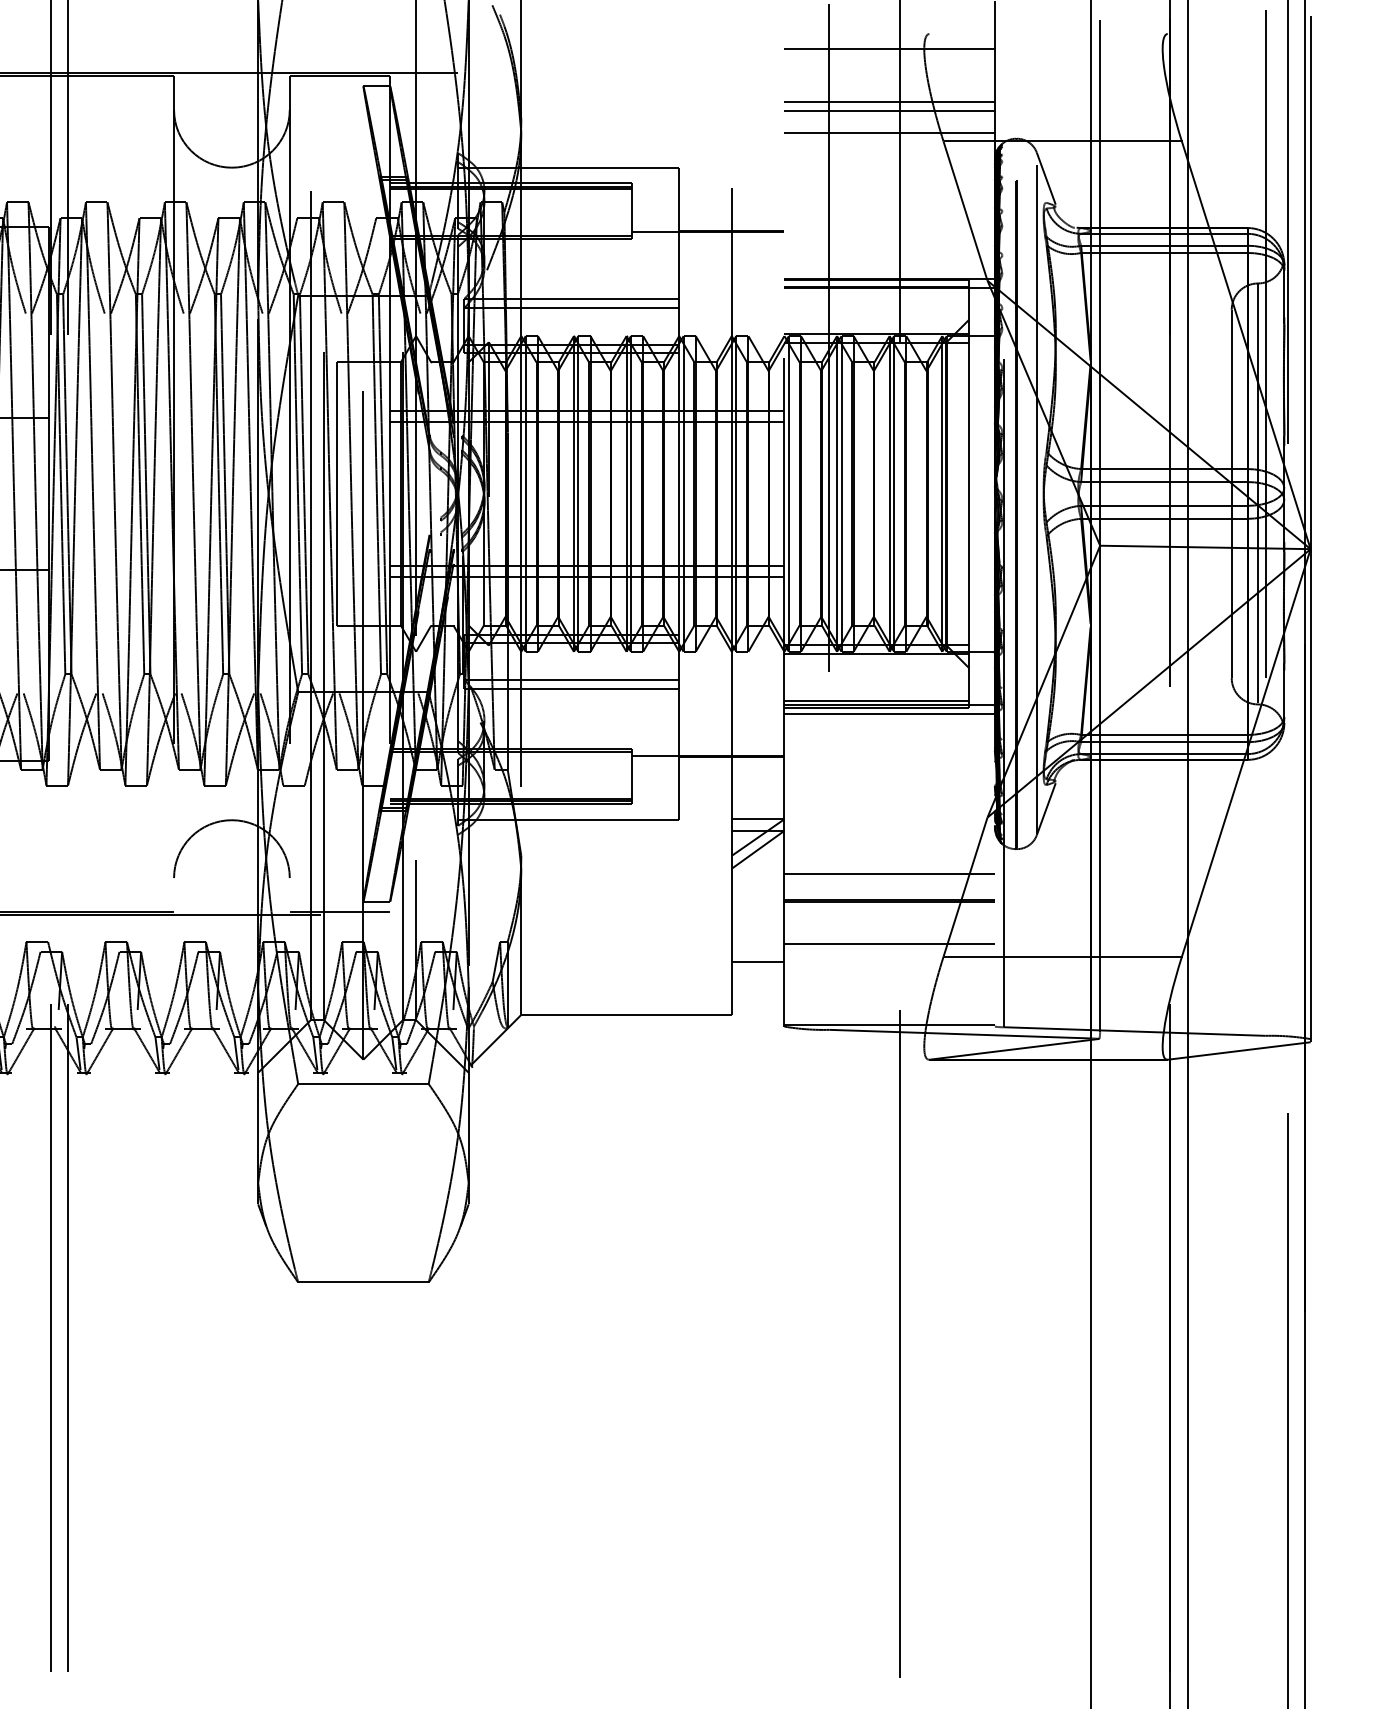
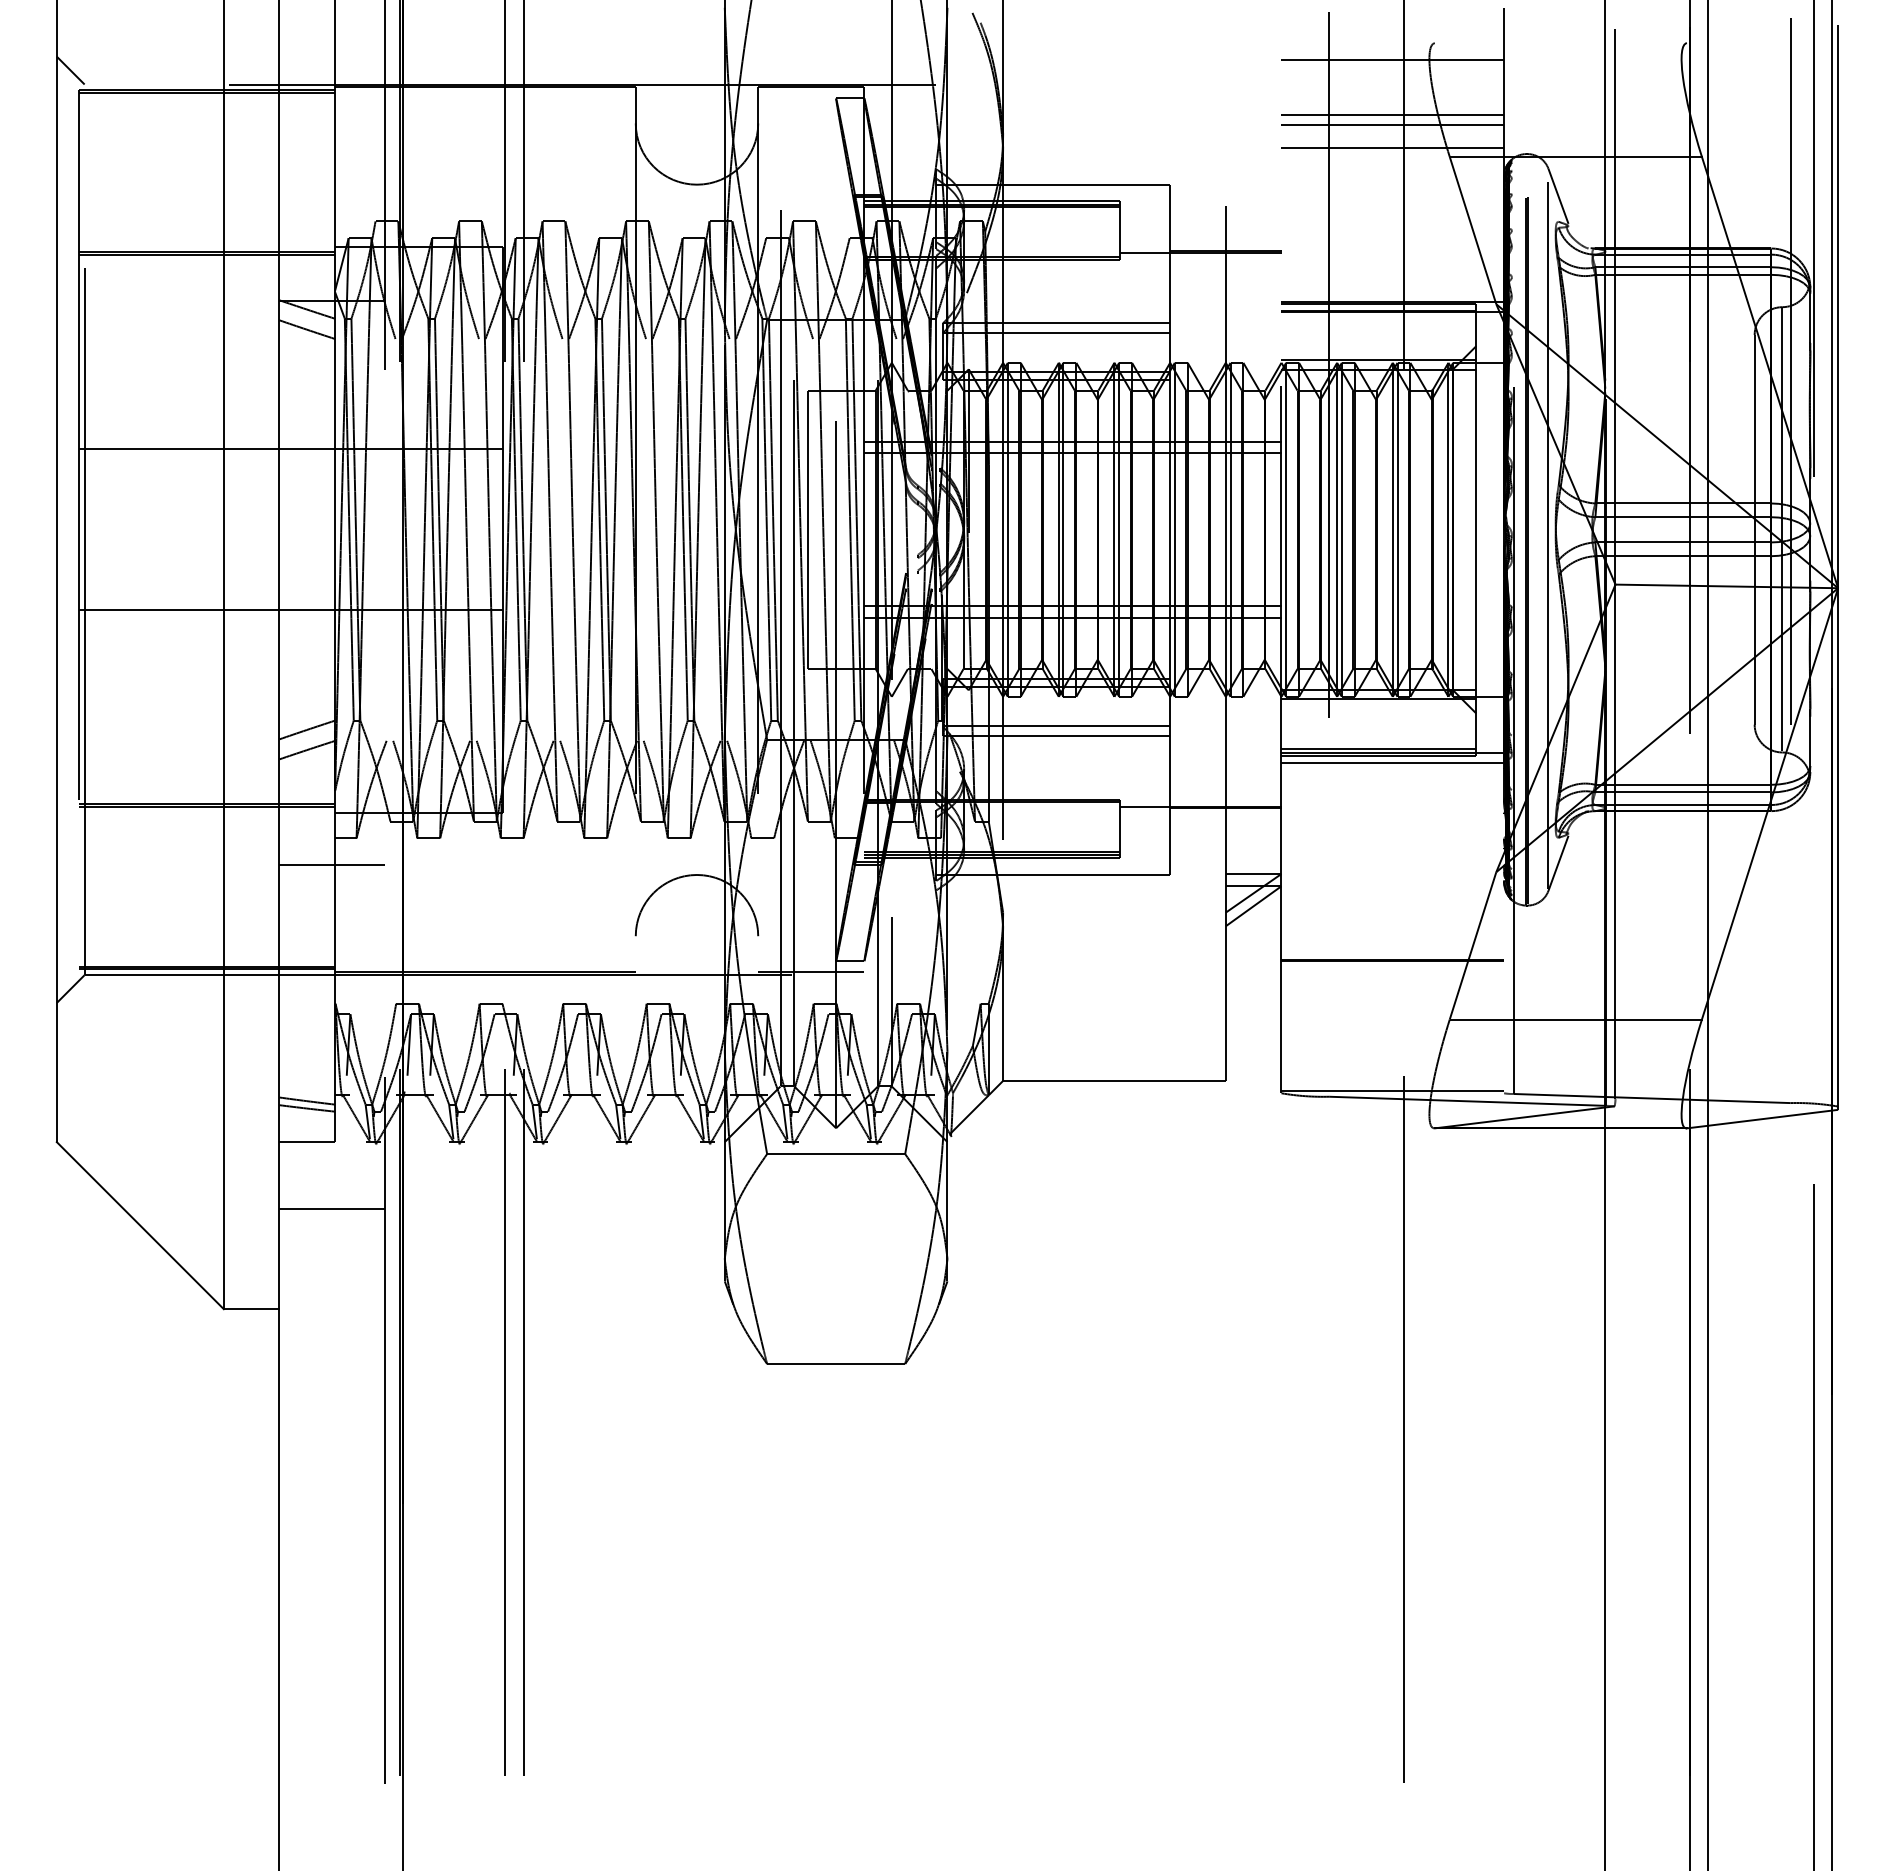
line: (889, 874) -> (1392, 932), removed
line: (889, 943) -> (1392, 1005), removed
line: (757, 962) -> (1253, 1025), removed

